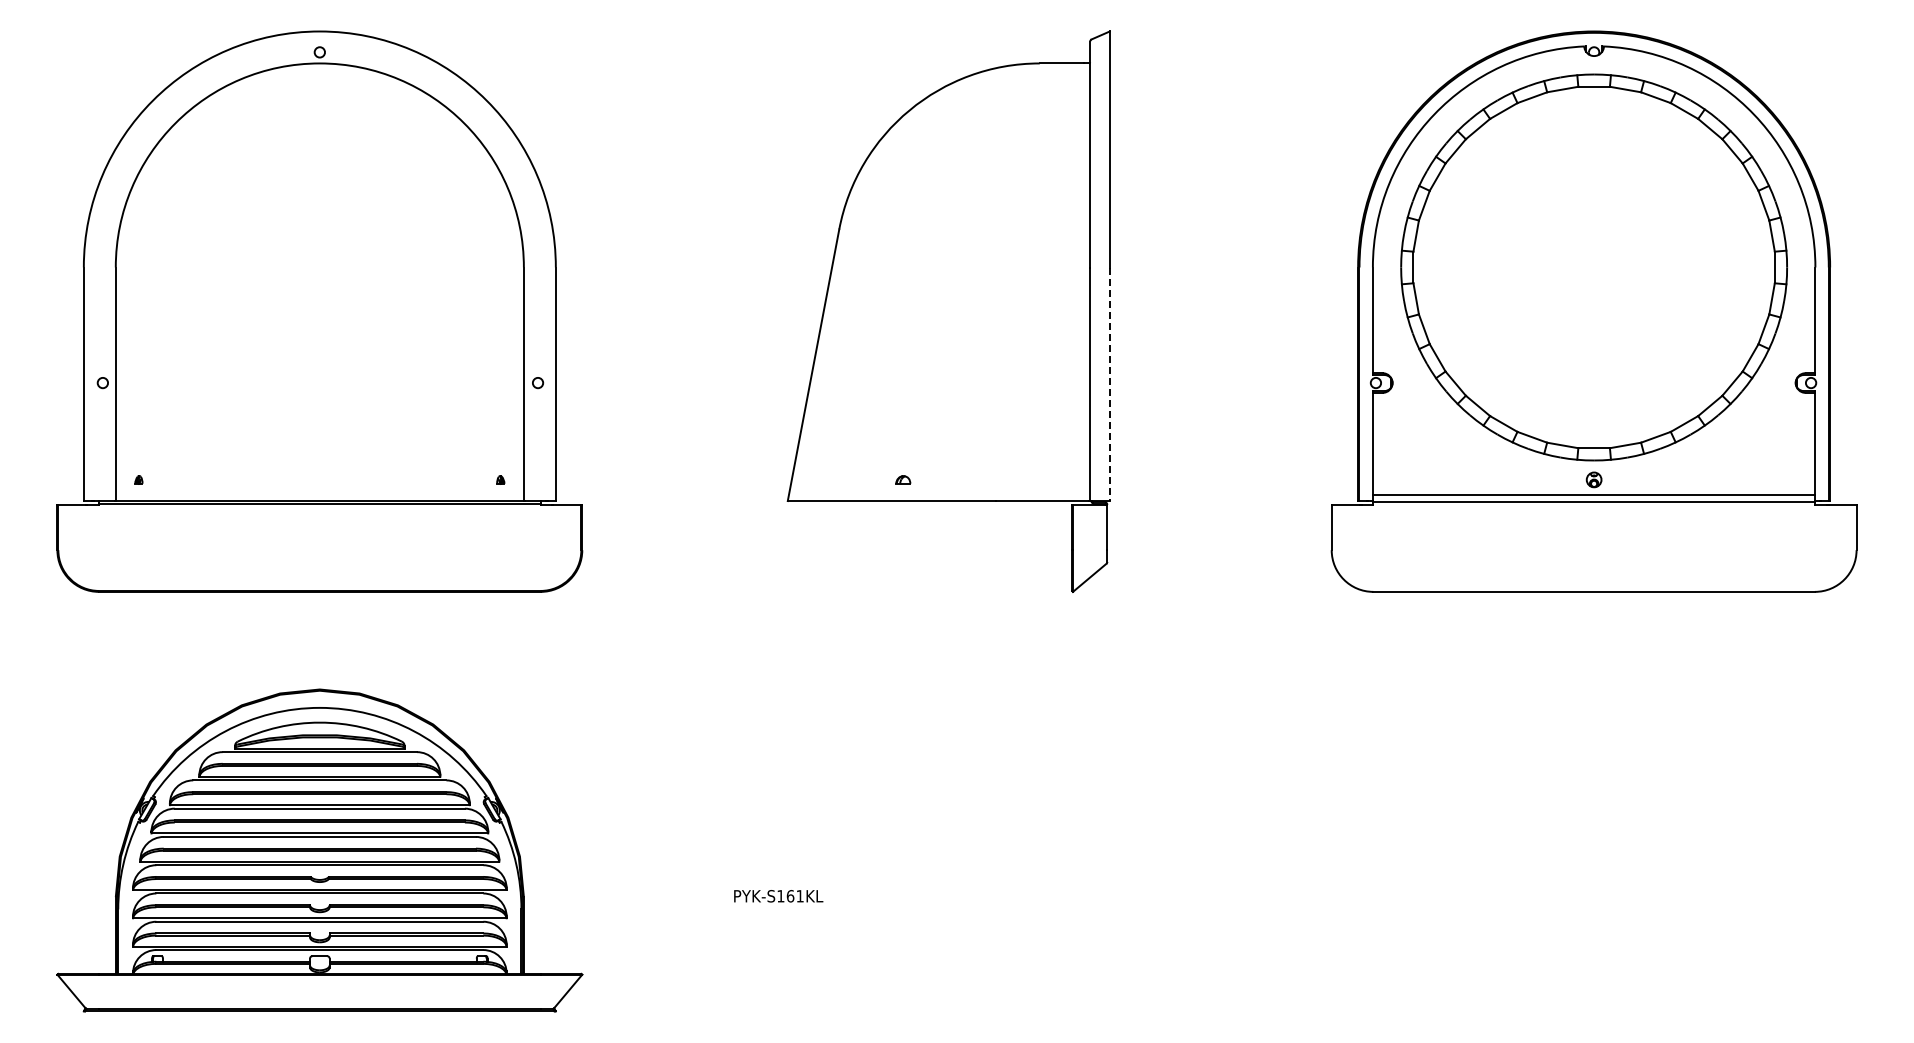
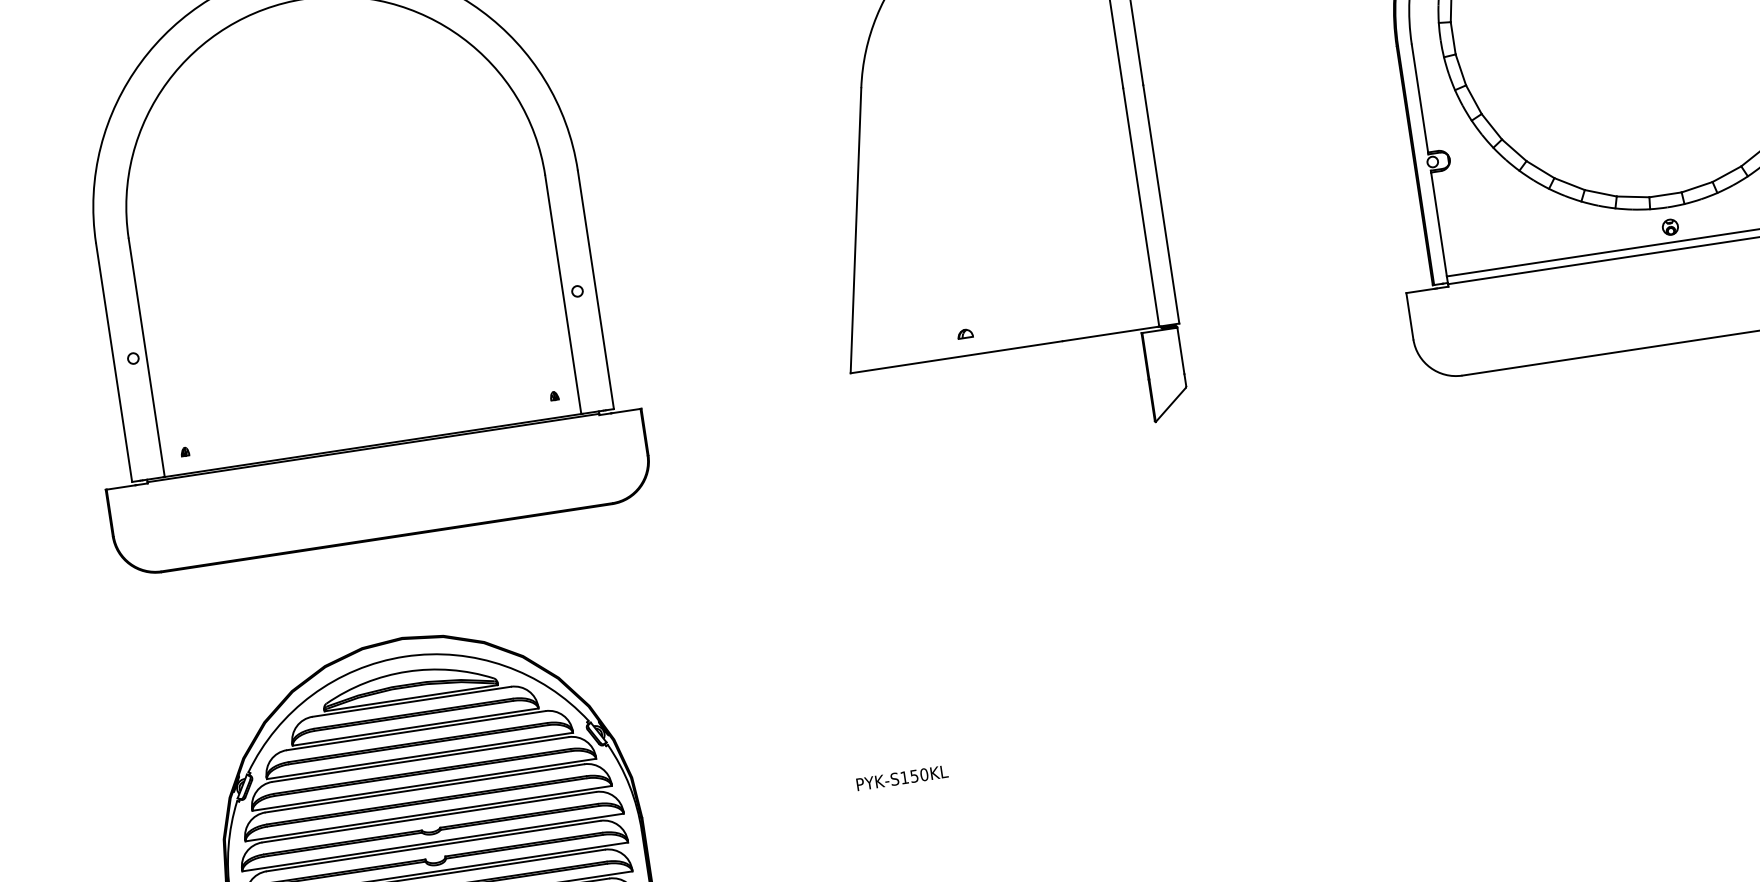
line: (1109, 384) -> (1161, 204), dashed -> solid
text: (794, 896) -> (918, 775), PYK-S161KL -> PYK-S150KL

